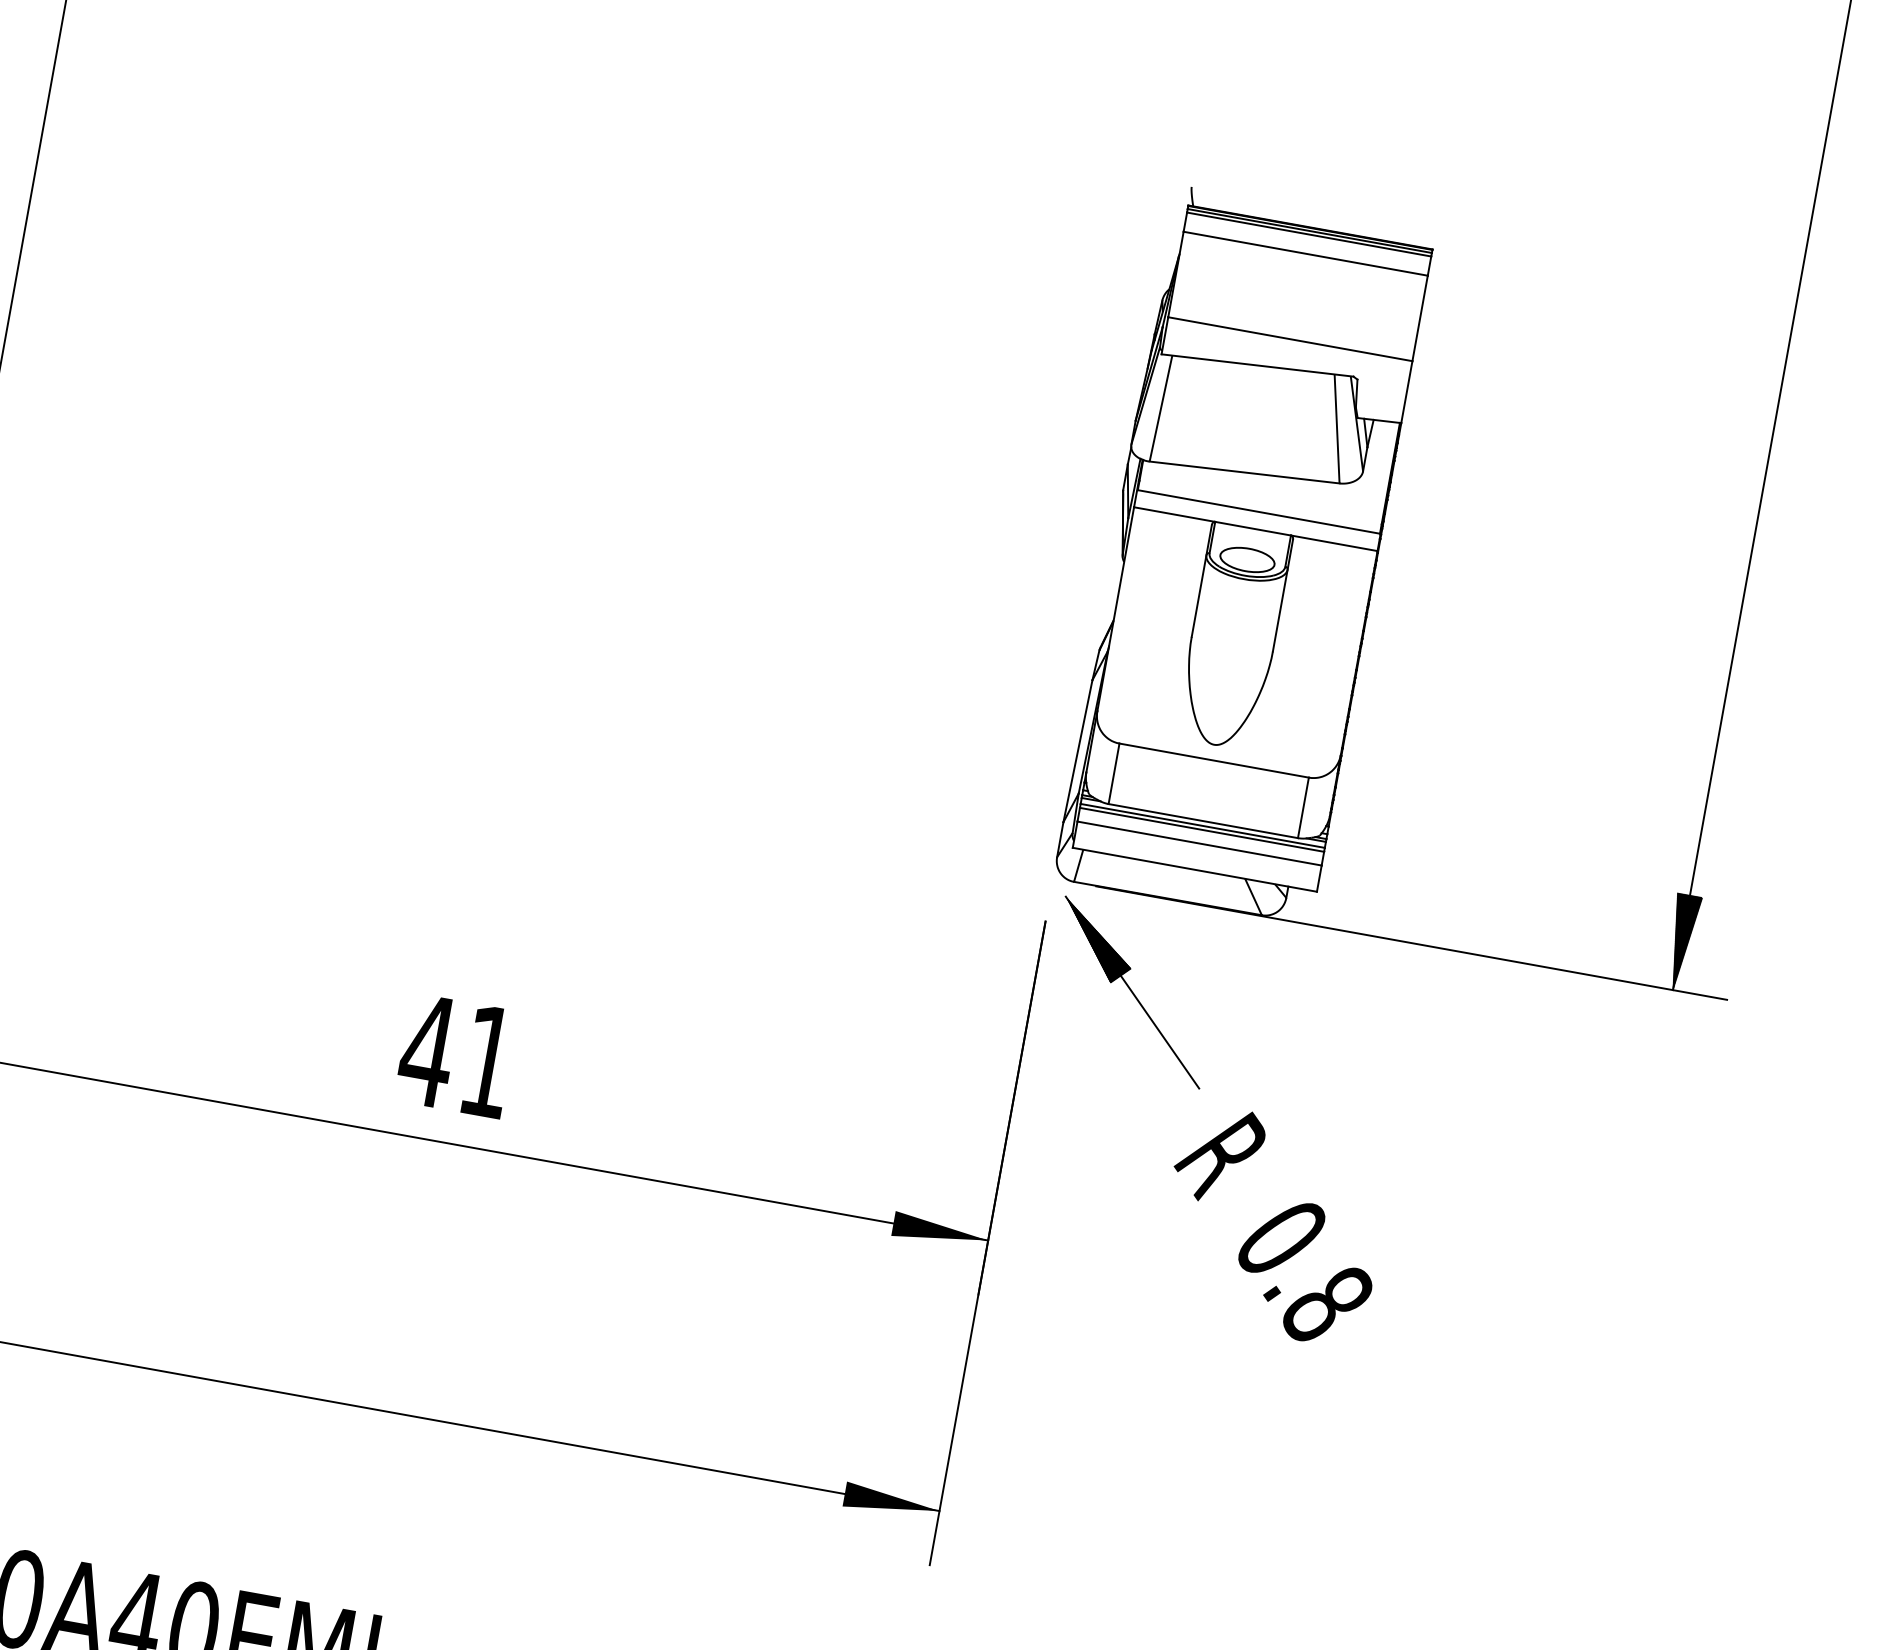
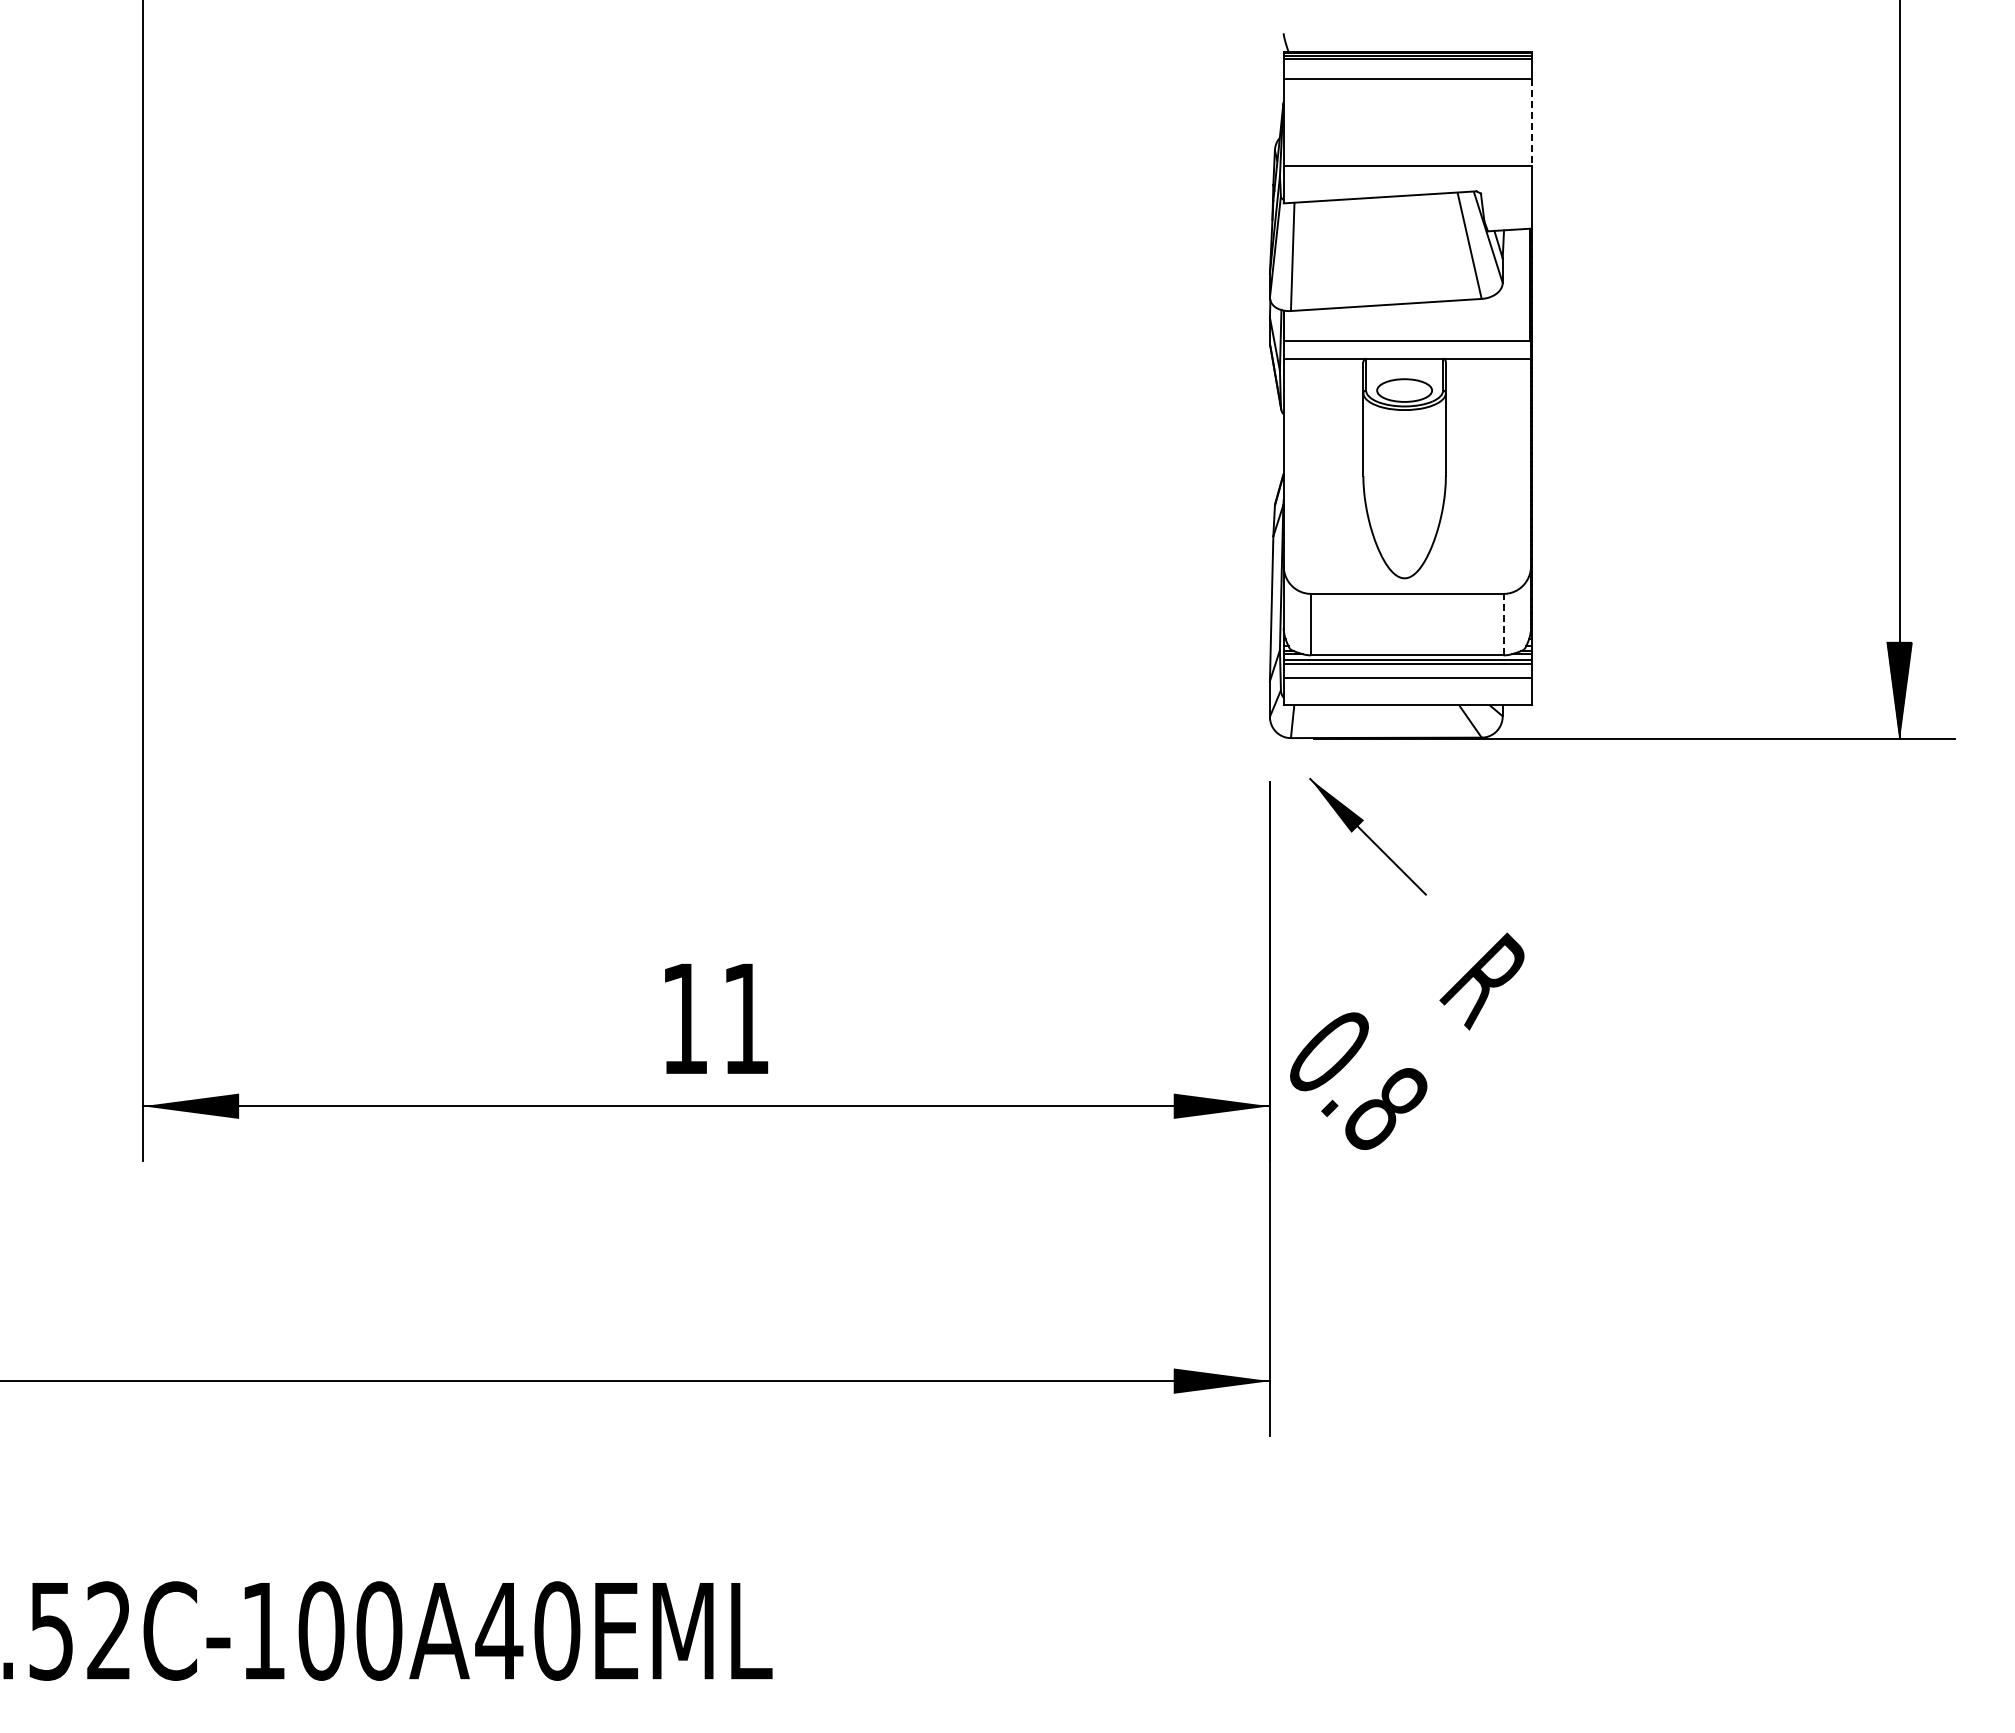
line: (1419, 318) -> (1531, 122), solid -> dashed
line: (1303, 807) -> (1503, 624), solid -> dashed
part: (1131, 992) -> (1367, 836), size x0.7
text: (427, 1050) -> (684, 1018), 41 -> 11
text: (1305, 1271) -> (1358, 1080), moved

